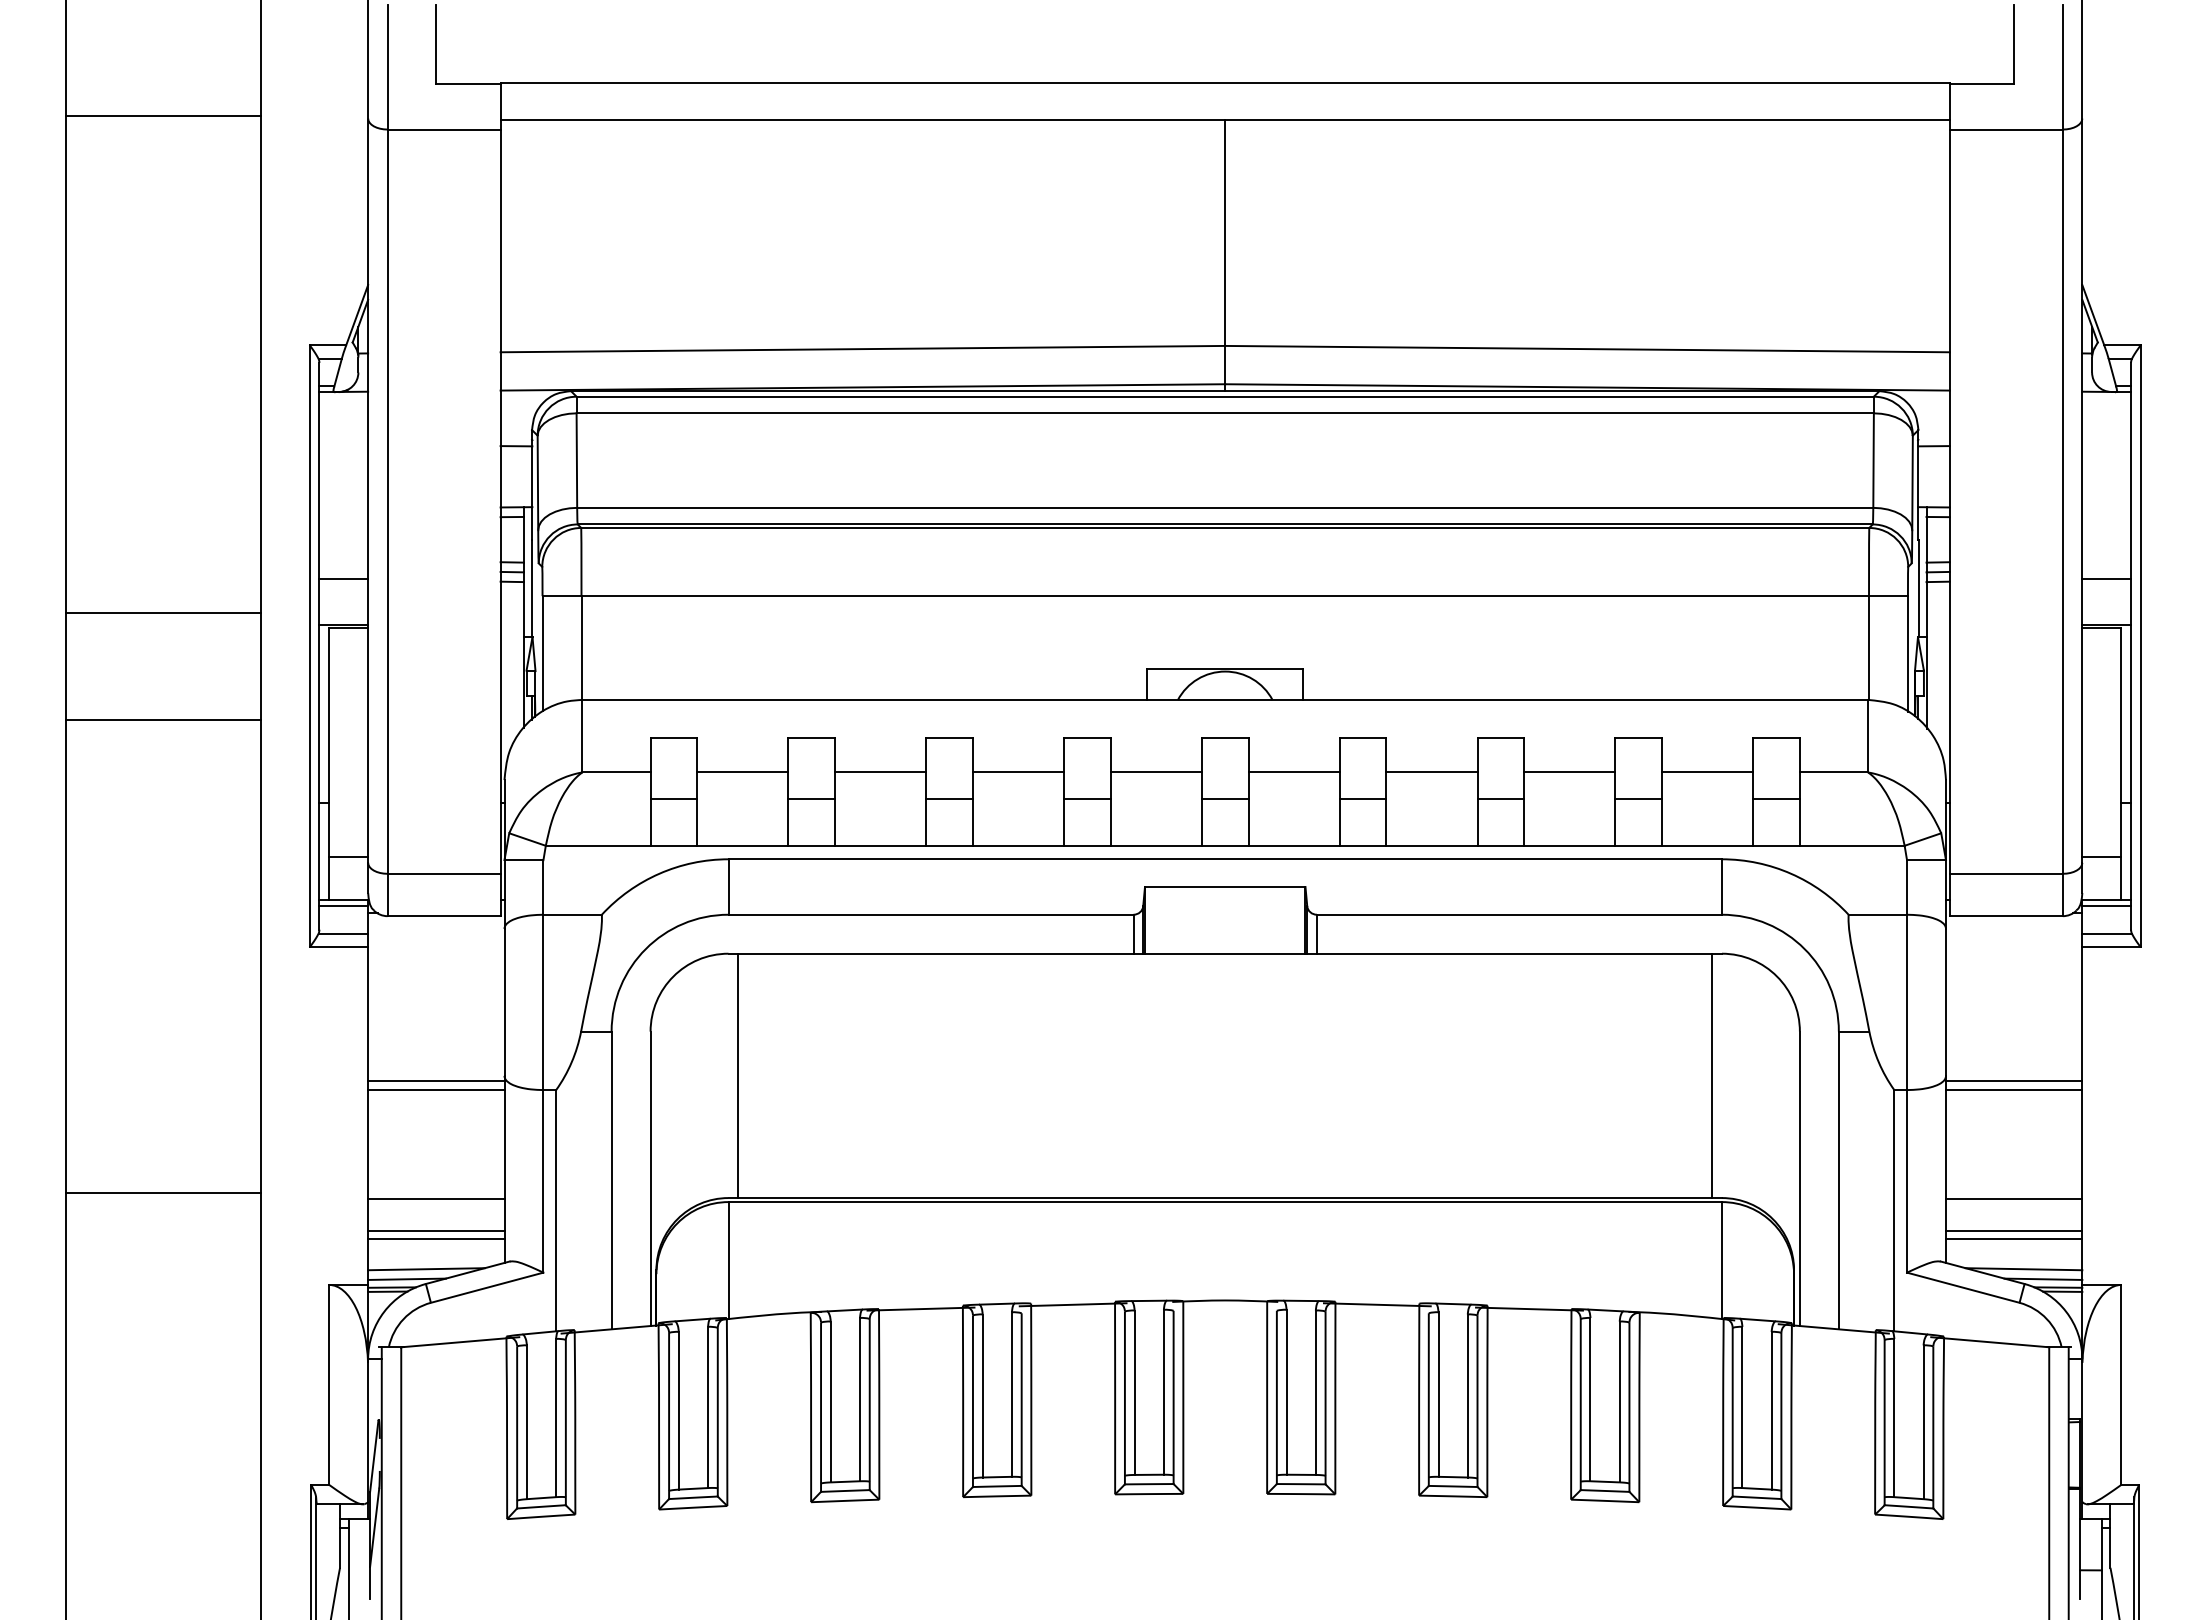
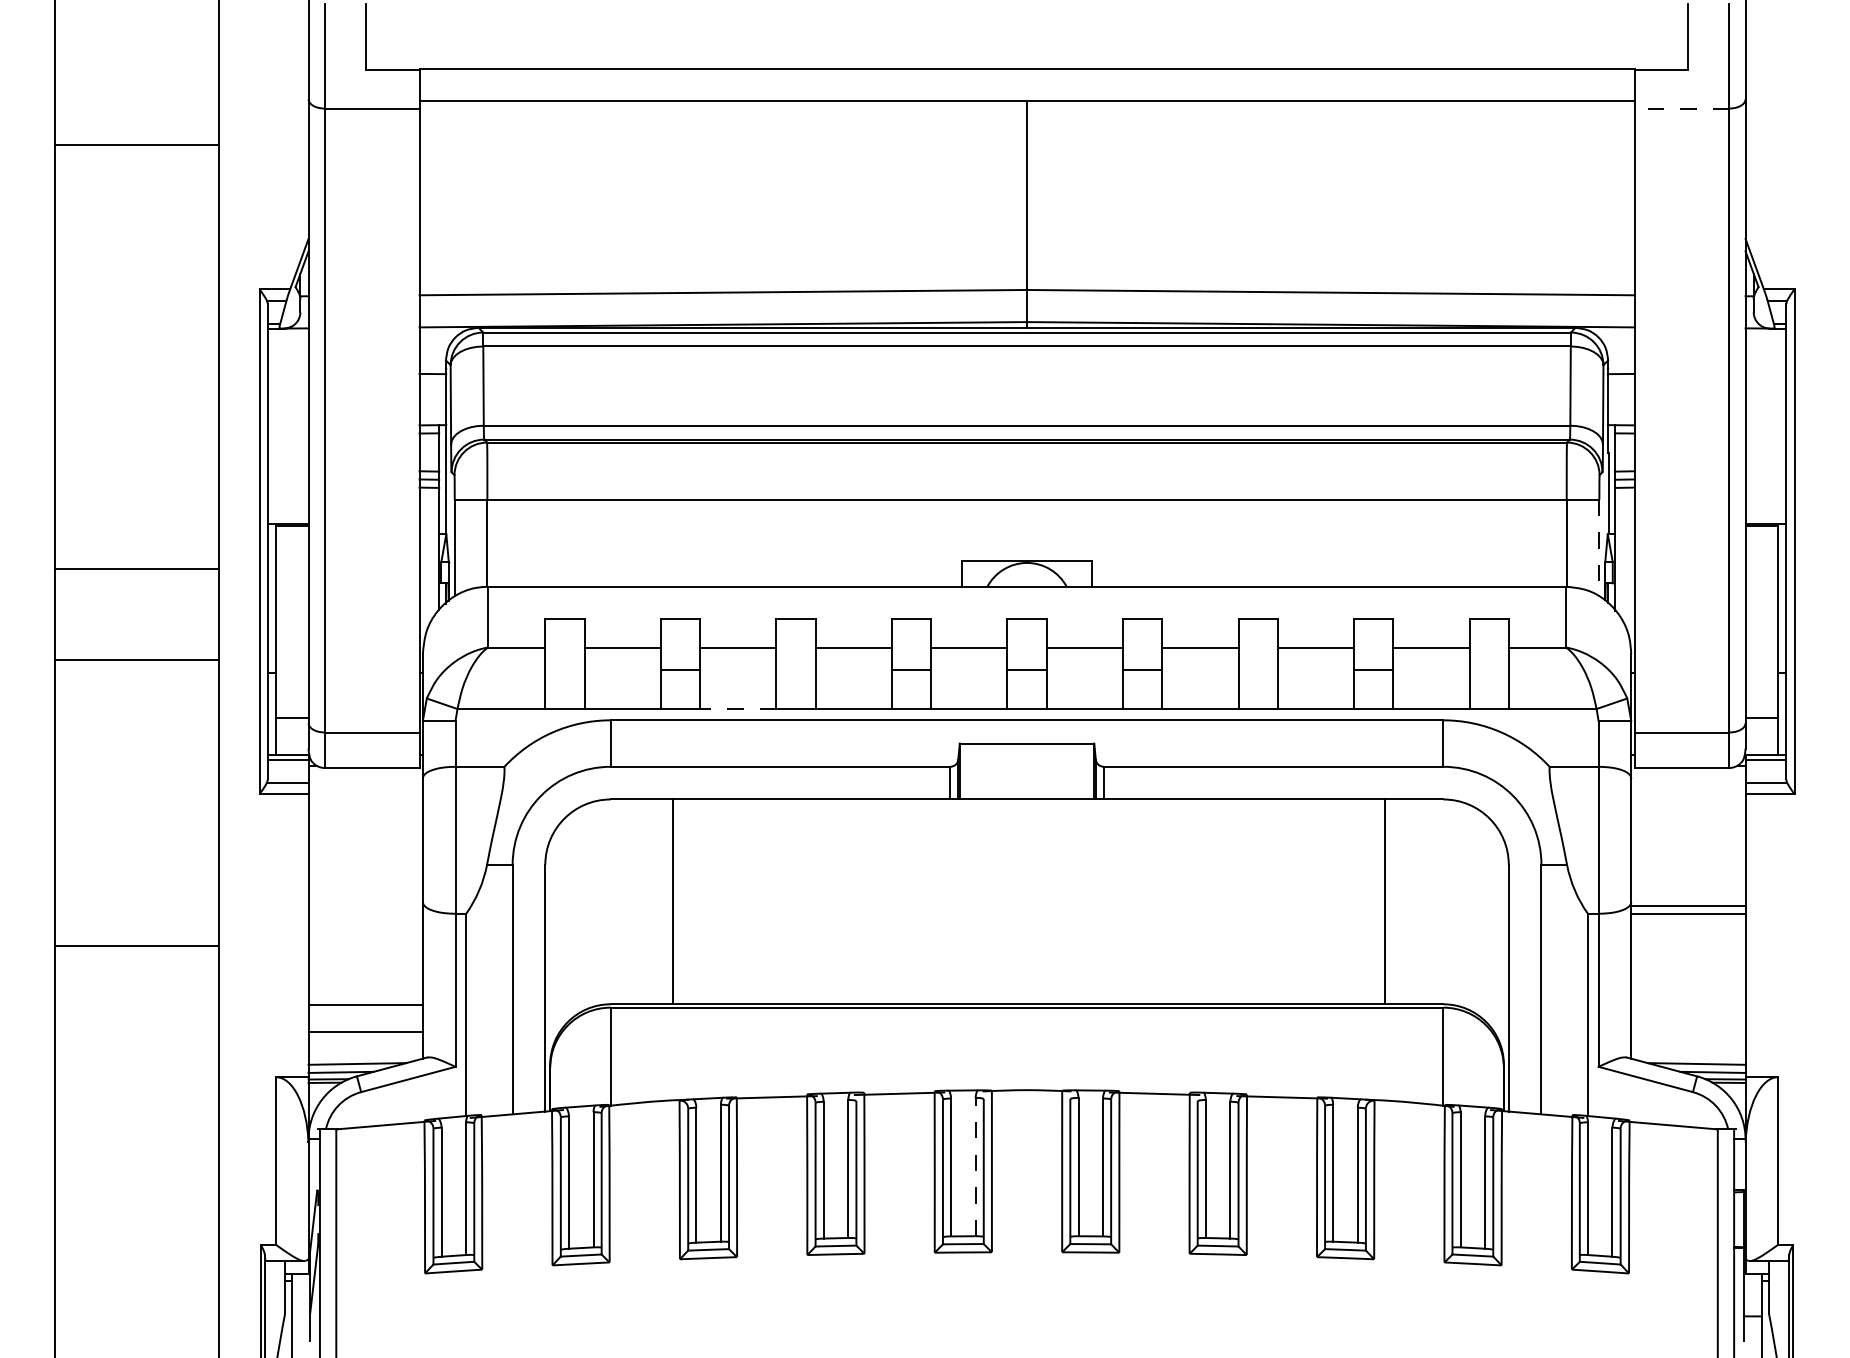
line: (163, 116) -> (136, 145), moved
line: (2005, 129) -> (1681, 108), solid -> dashed
line: (343, 579) -> (287, 485), removed
line: (2106, 579) -> (1765, 485), removed
line: (163, 613) -> (136, 569), moved
line: (1907, 654) -> (1598, 548), solid -> dashed
line: (163, 720) -> (136, 660), moved
line: (673, 799) -> (564, 670), removed
line: (949, 799) -> (795, 670), removed
line: (1500, 799) -> (1257, 670), removed
line: (1776, 799) -> (1489, 670), removed
line: (880, 845) -> (738, 708), solid -> dashed
line: (738, 1075) -> (673, 901), moved
line: (1712, 1075) -> (1385, 901), moved
line: (436, 1080) -> (365, 905), removed
line: (436, 1090) -> (365, 914), removed
line: (163, 1192) -> (136, 945), moved
line: (2013, 1198) -> (1687, 1004), removed
line: (2013, 1231) -> (1687, 1032), removed
line: (436, 1238) -> (365, 1038), removed
line: (2013, 1238) -> (1687, 1038), removed
line: (1163, 1391) -> (975, 1166), solid -> dashed

